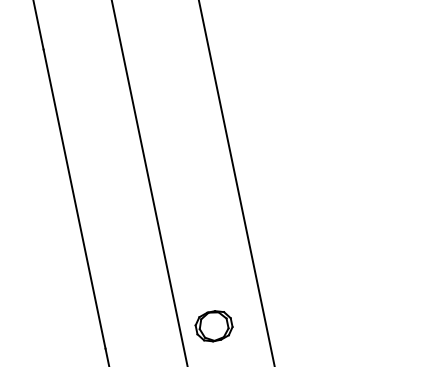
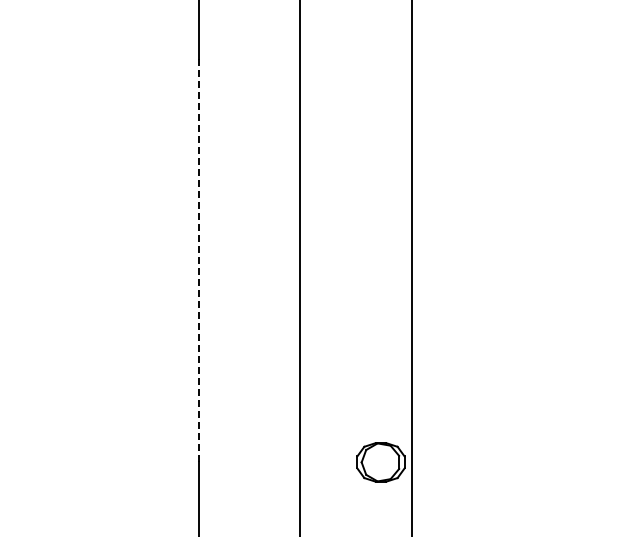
line: (74, 198) -> (198, 260), solid -> dashed
part: (213, 326) -> (380, 462), moved

